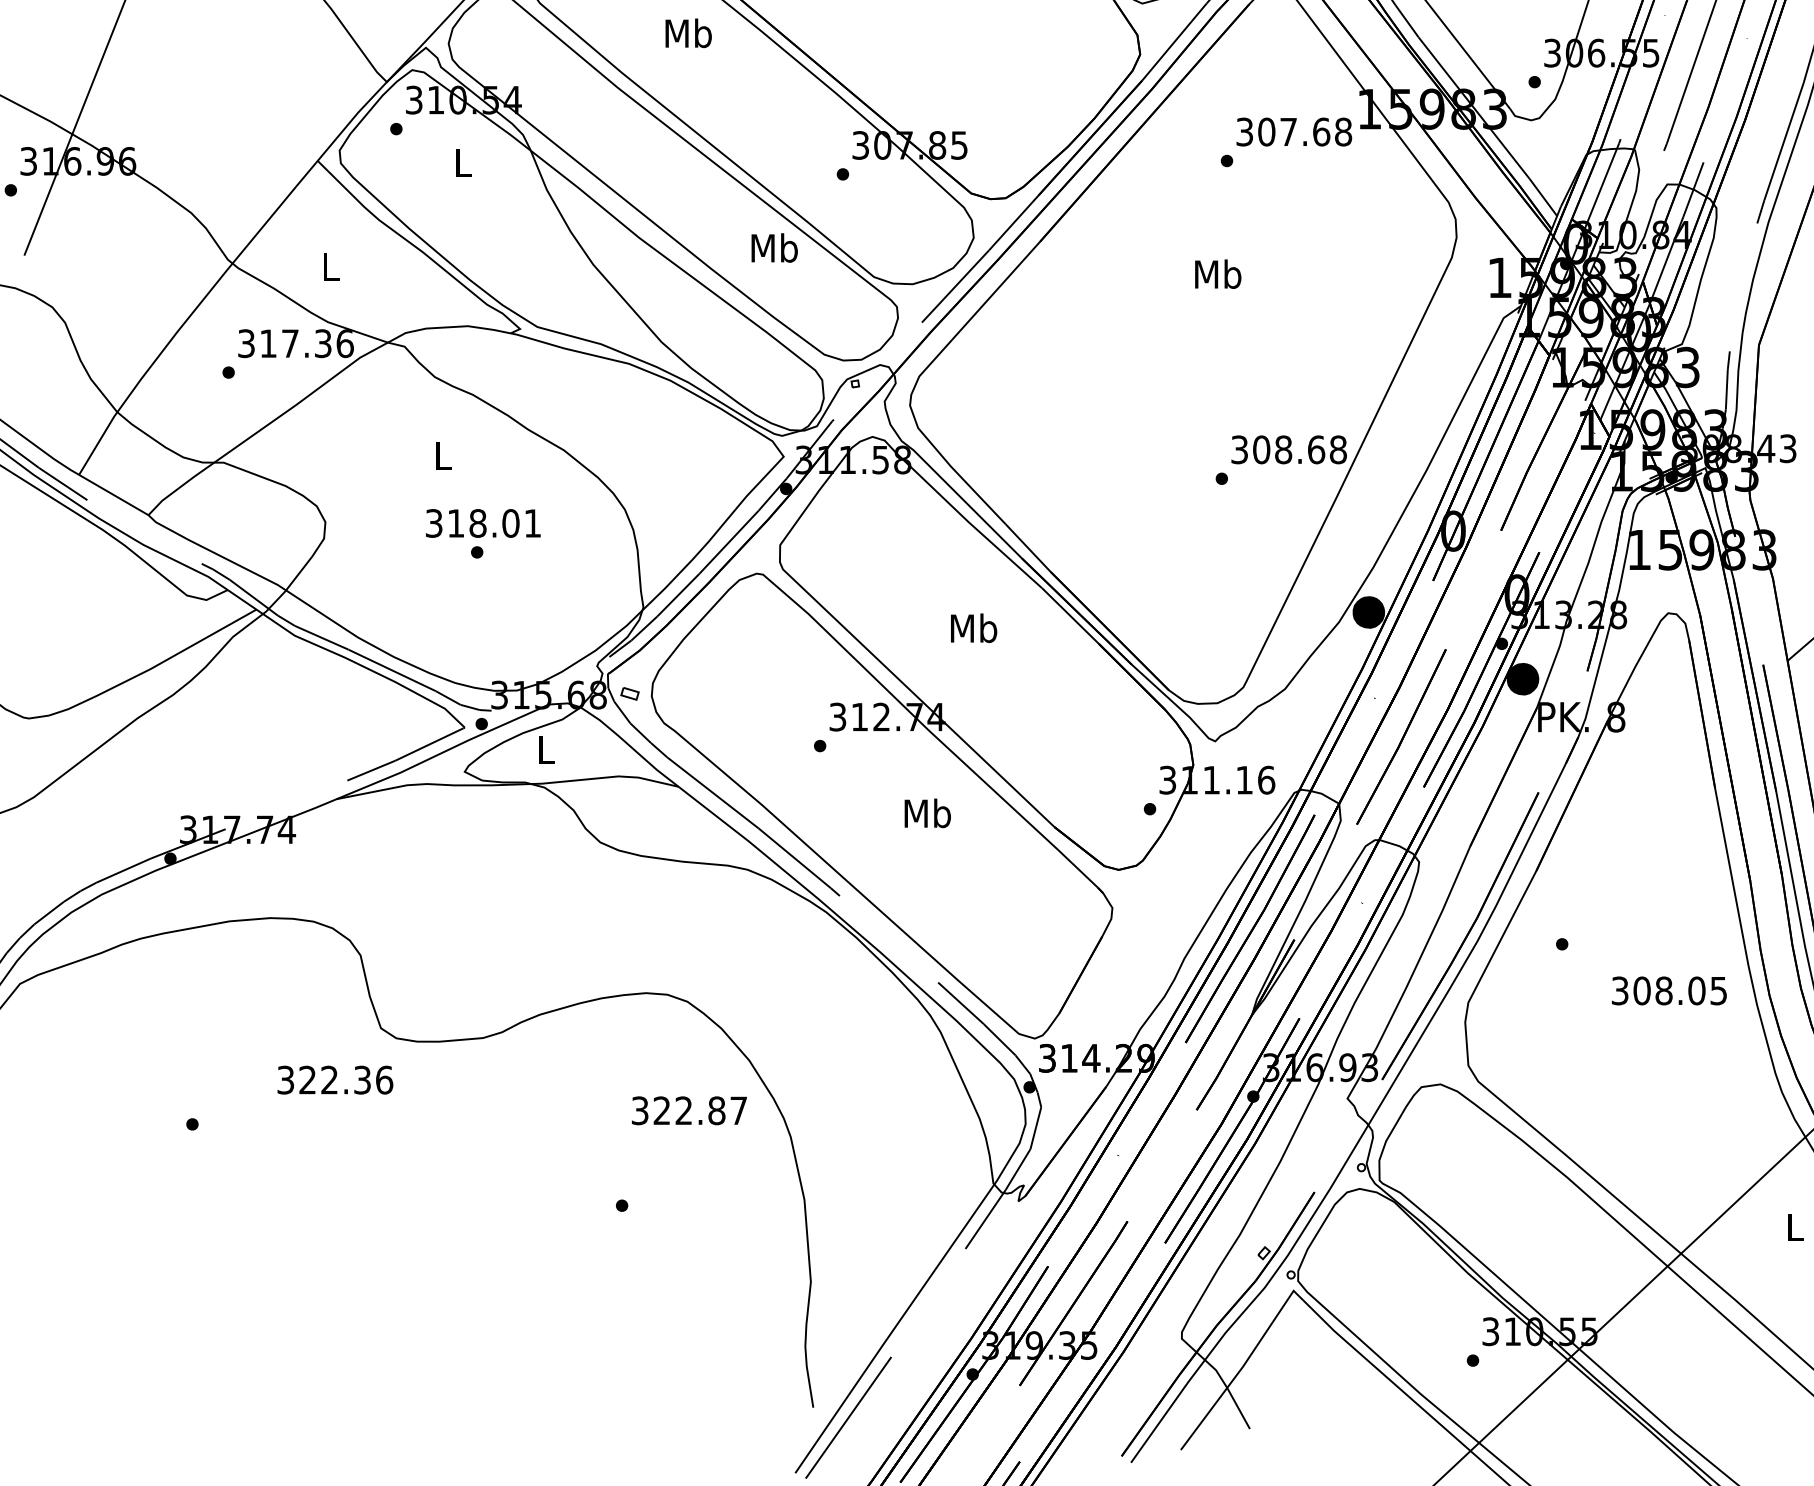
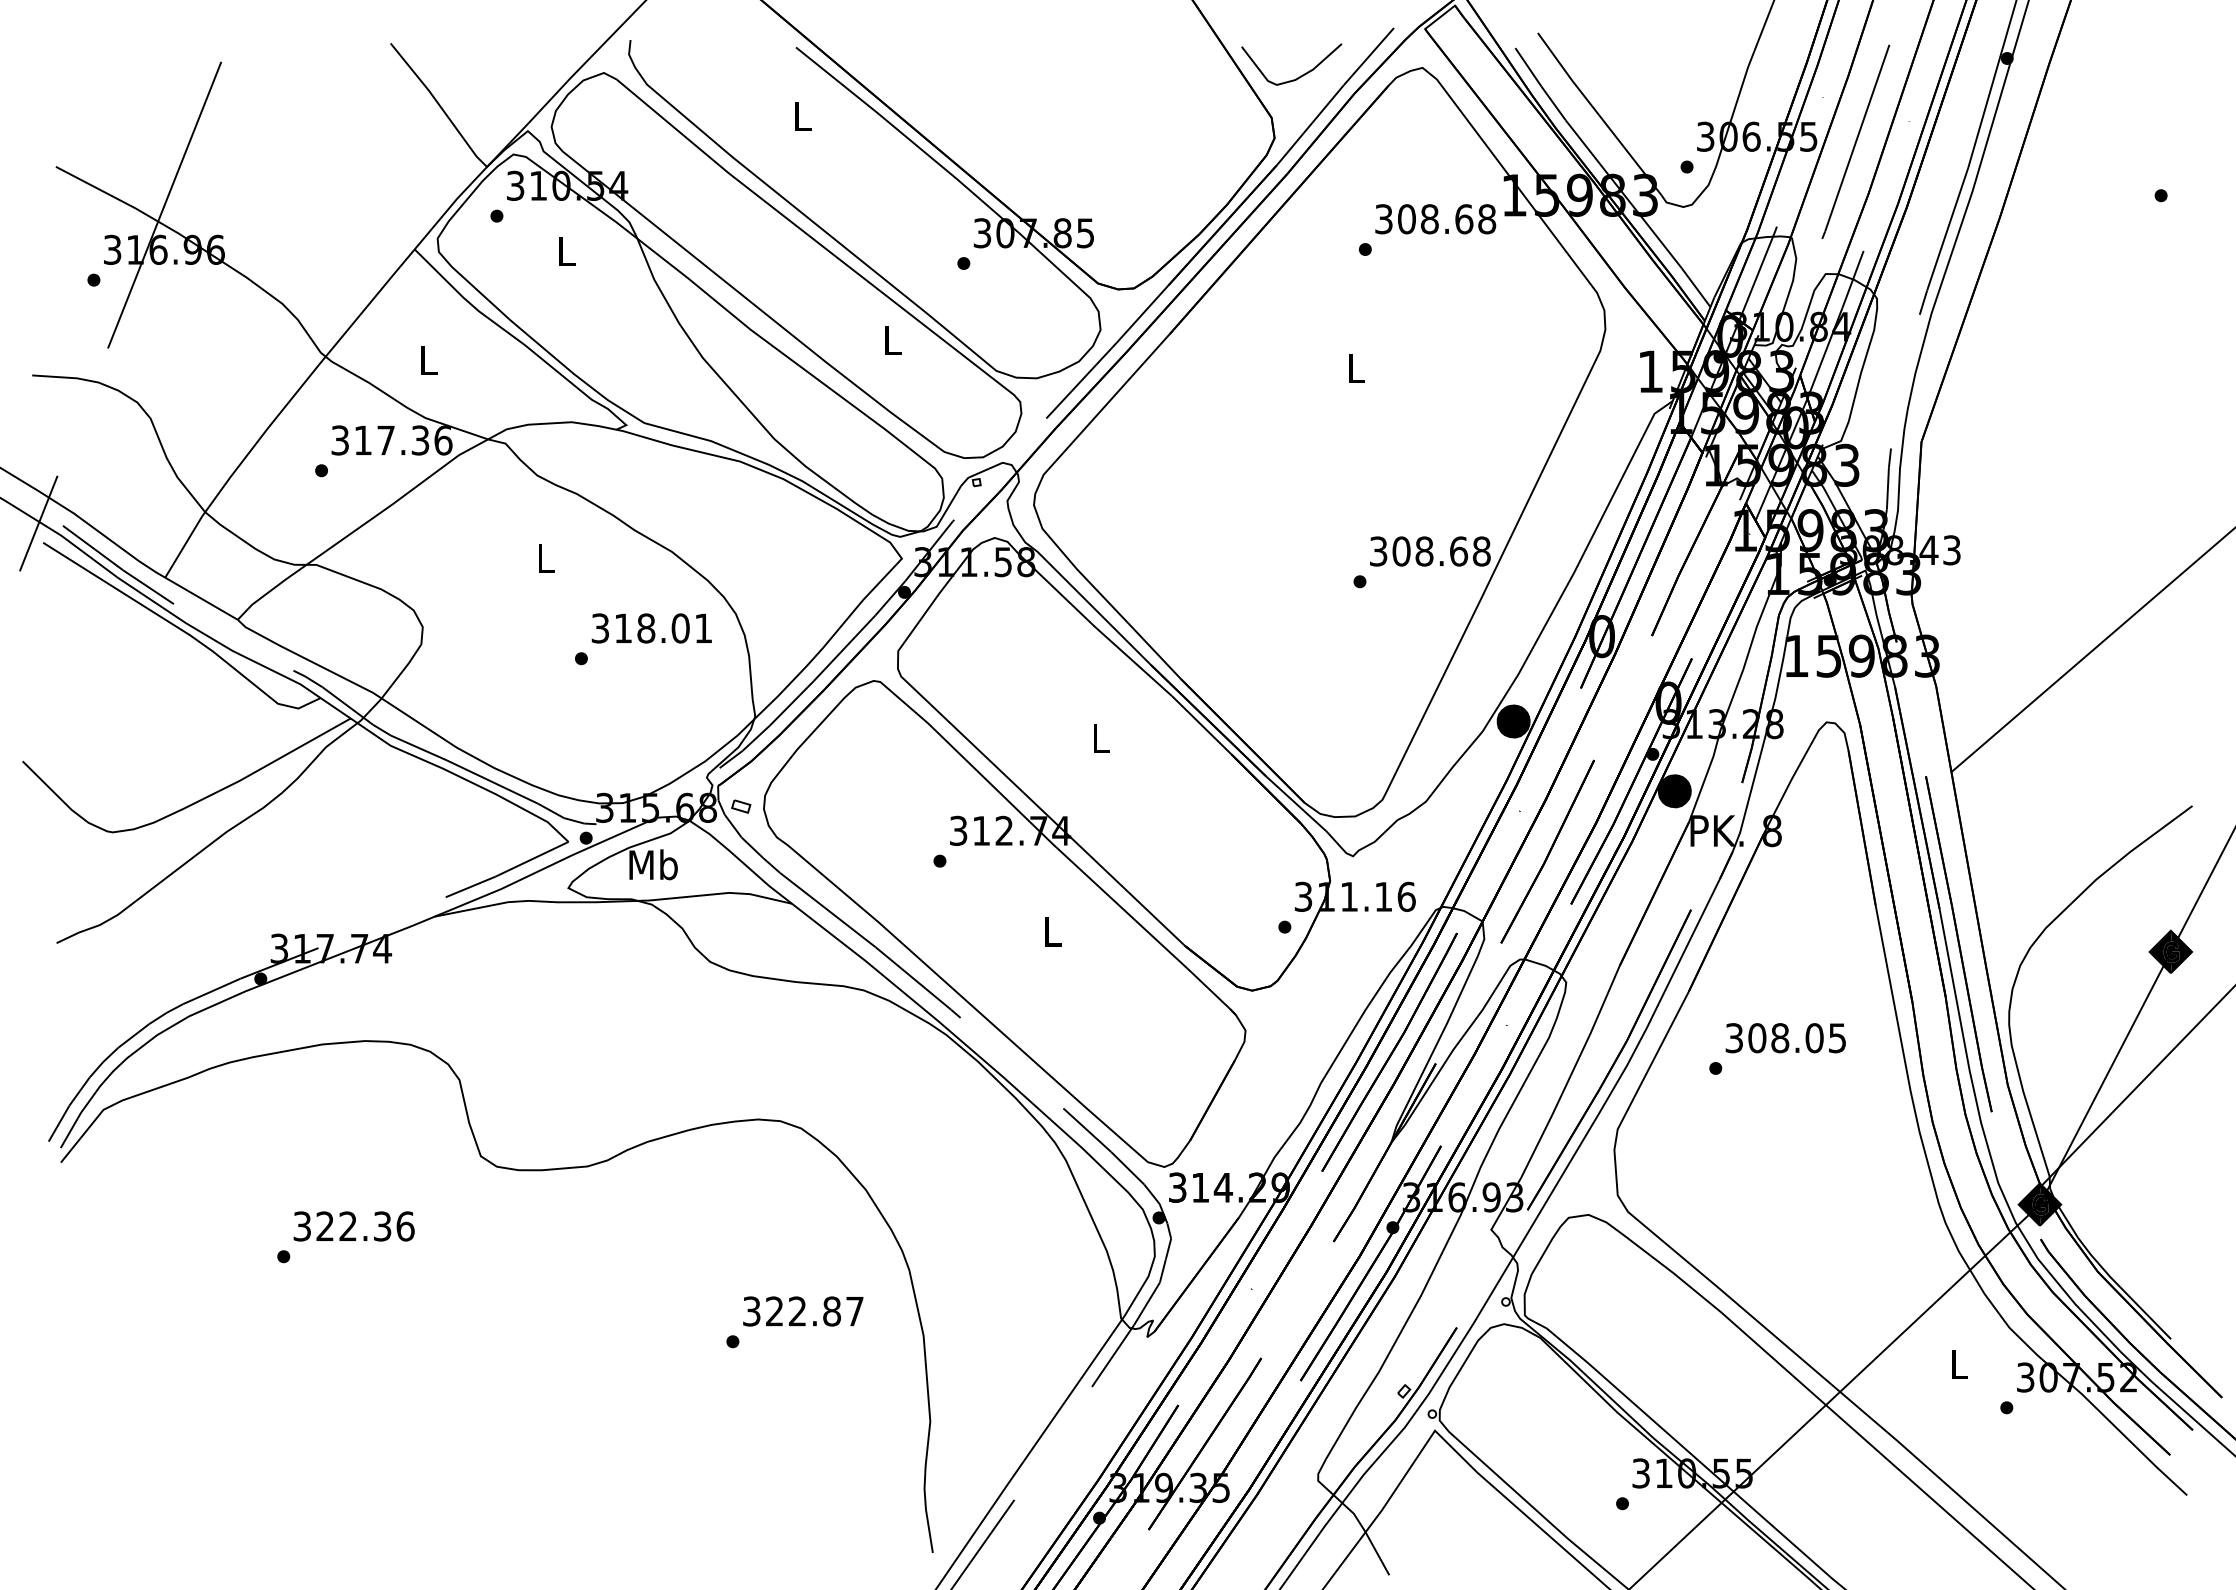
text: (688, 32) -> (802, 115), Mb -> L
text: (1288, 132) -> (1429, 219), 307.68 -> 308.68
text: (774, 248) -> (892, 340), Mb -> L
text: (1218, 273) -> (1356, 367), Mb -> L
text: (482, 523) -> (651, 628), moved
text: (973, 627) -> (1100, 737), Mb -> L
text: (546, 749) -> (653, 864), L -> Mb
text: (927, 813) -> (1052, 931), Mb -> L
text: (1669, 991) -> (1785, 1038), moved
text: (334, 1080) -> (353, 1226), moved
text: (689, 1110) -> (803, 1311), moved

